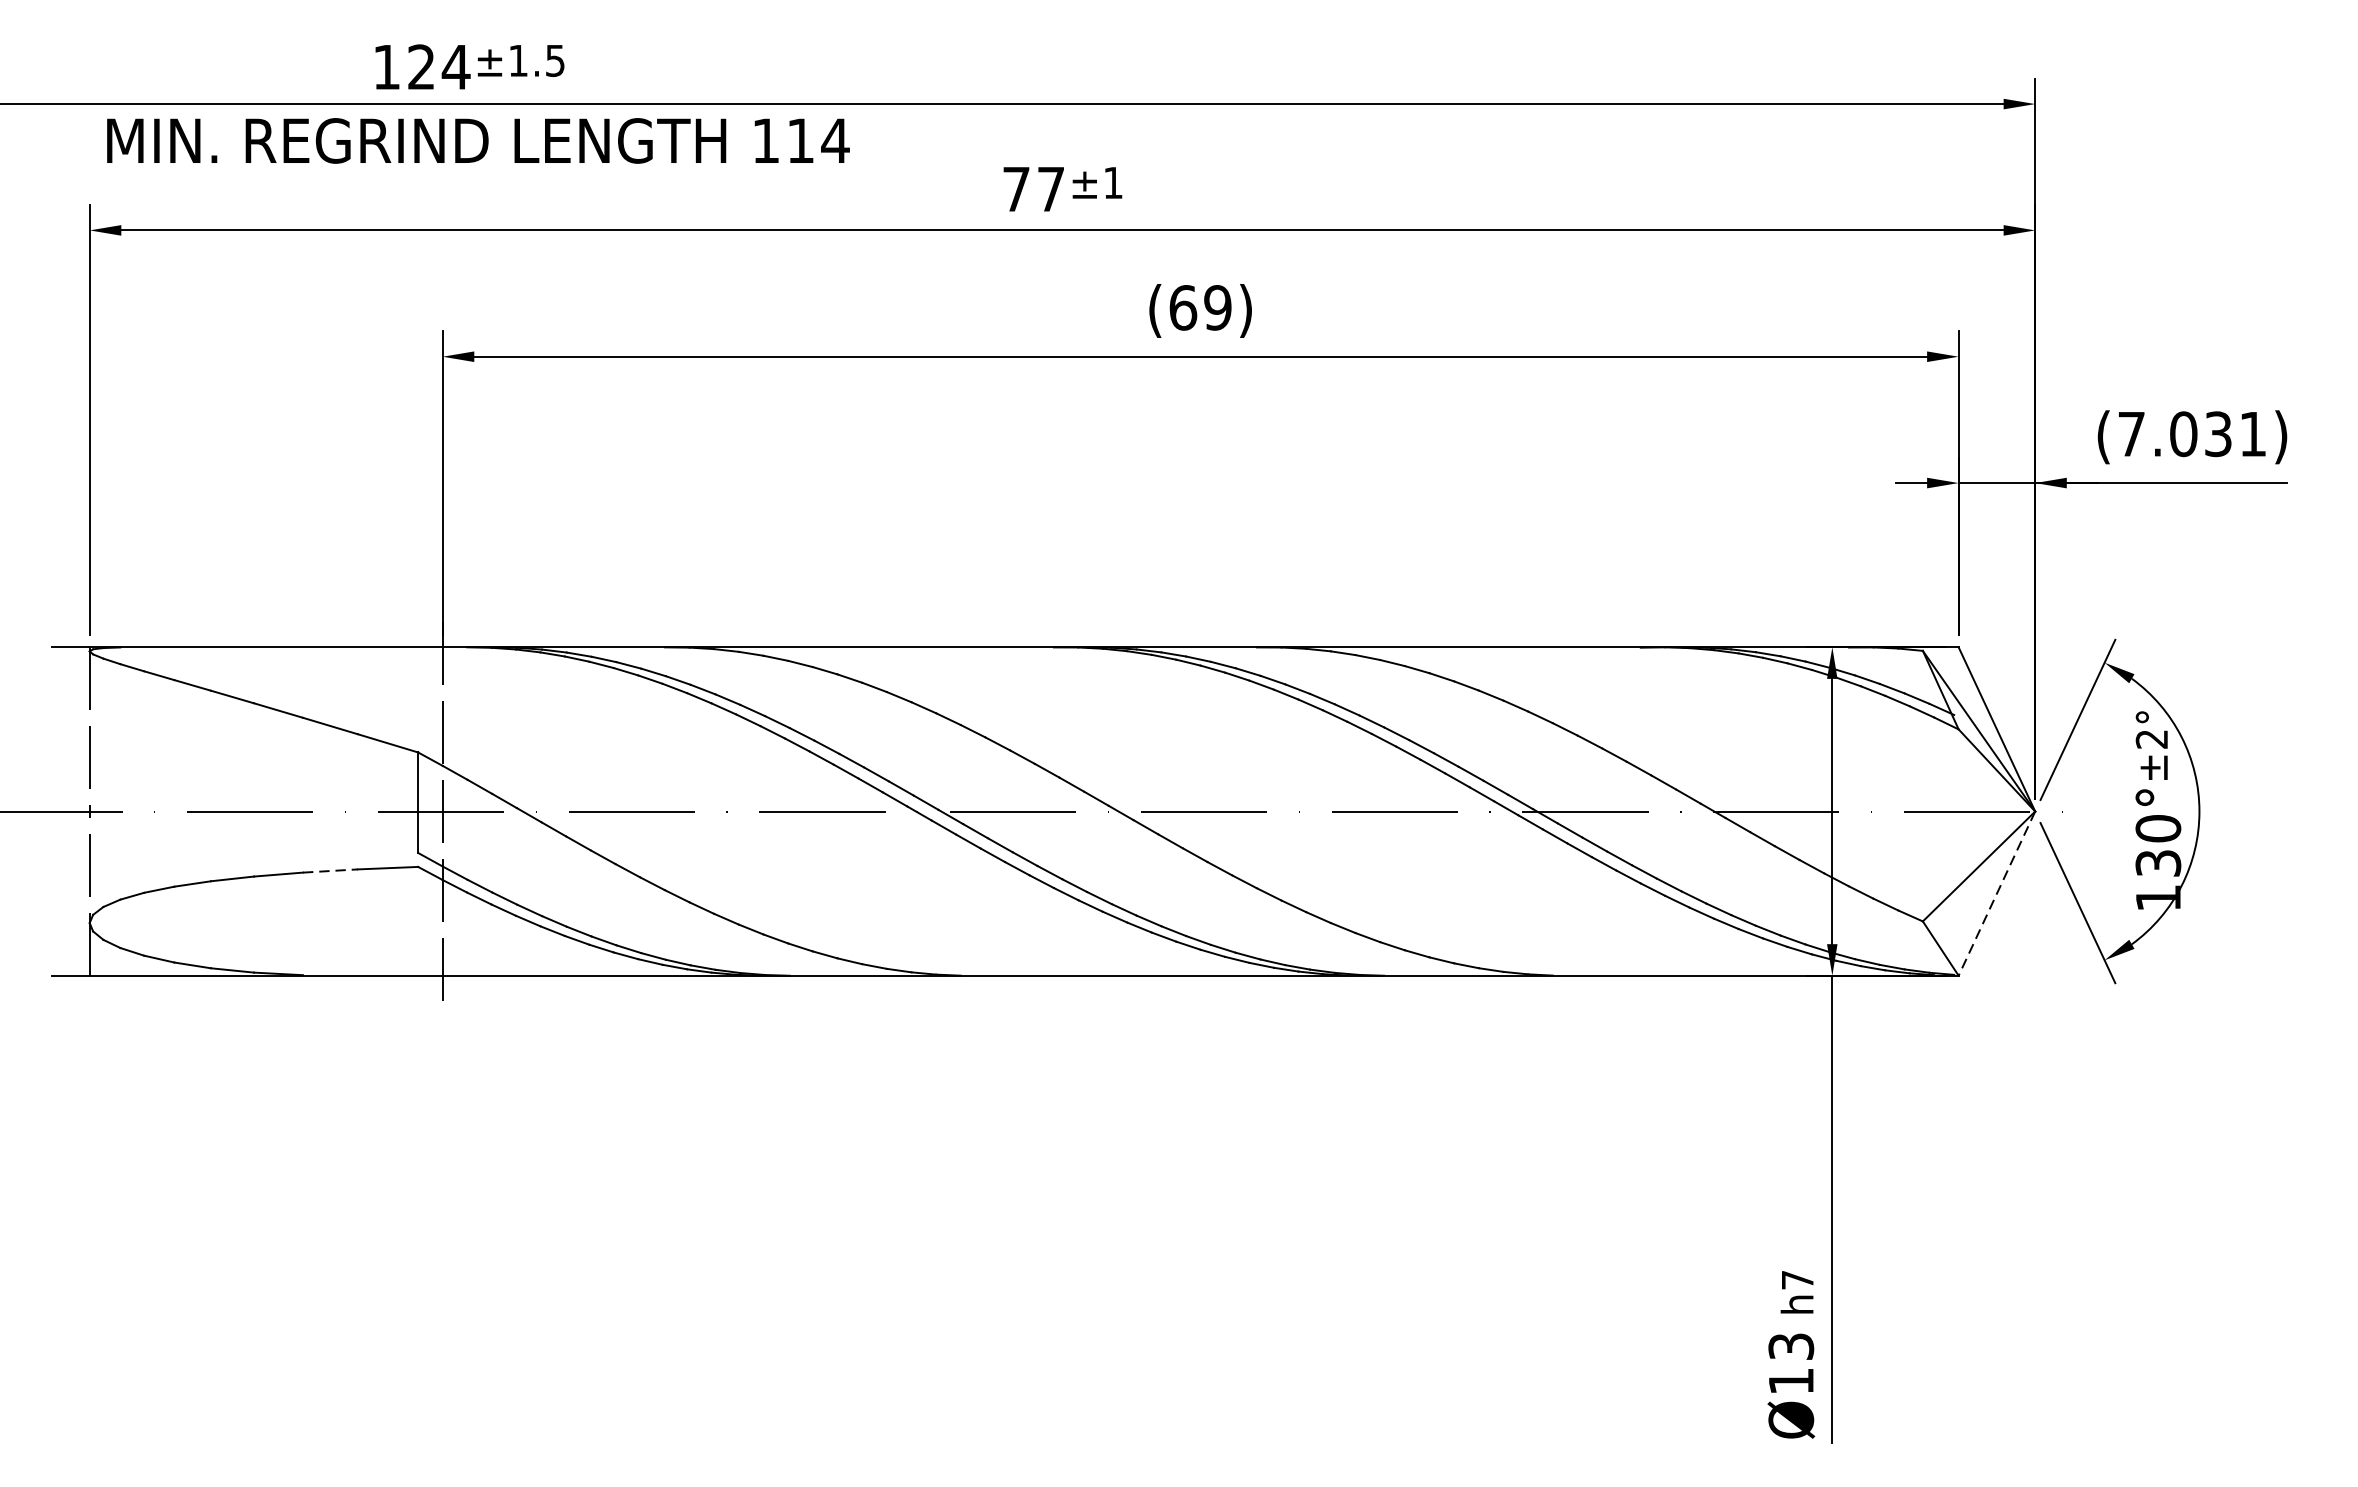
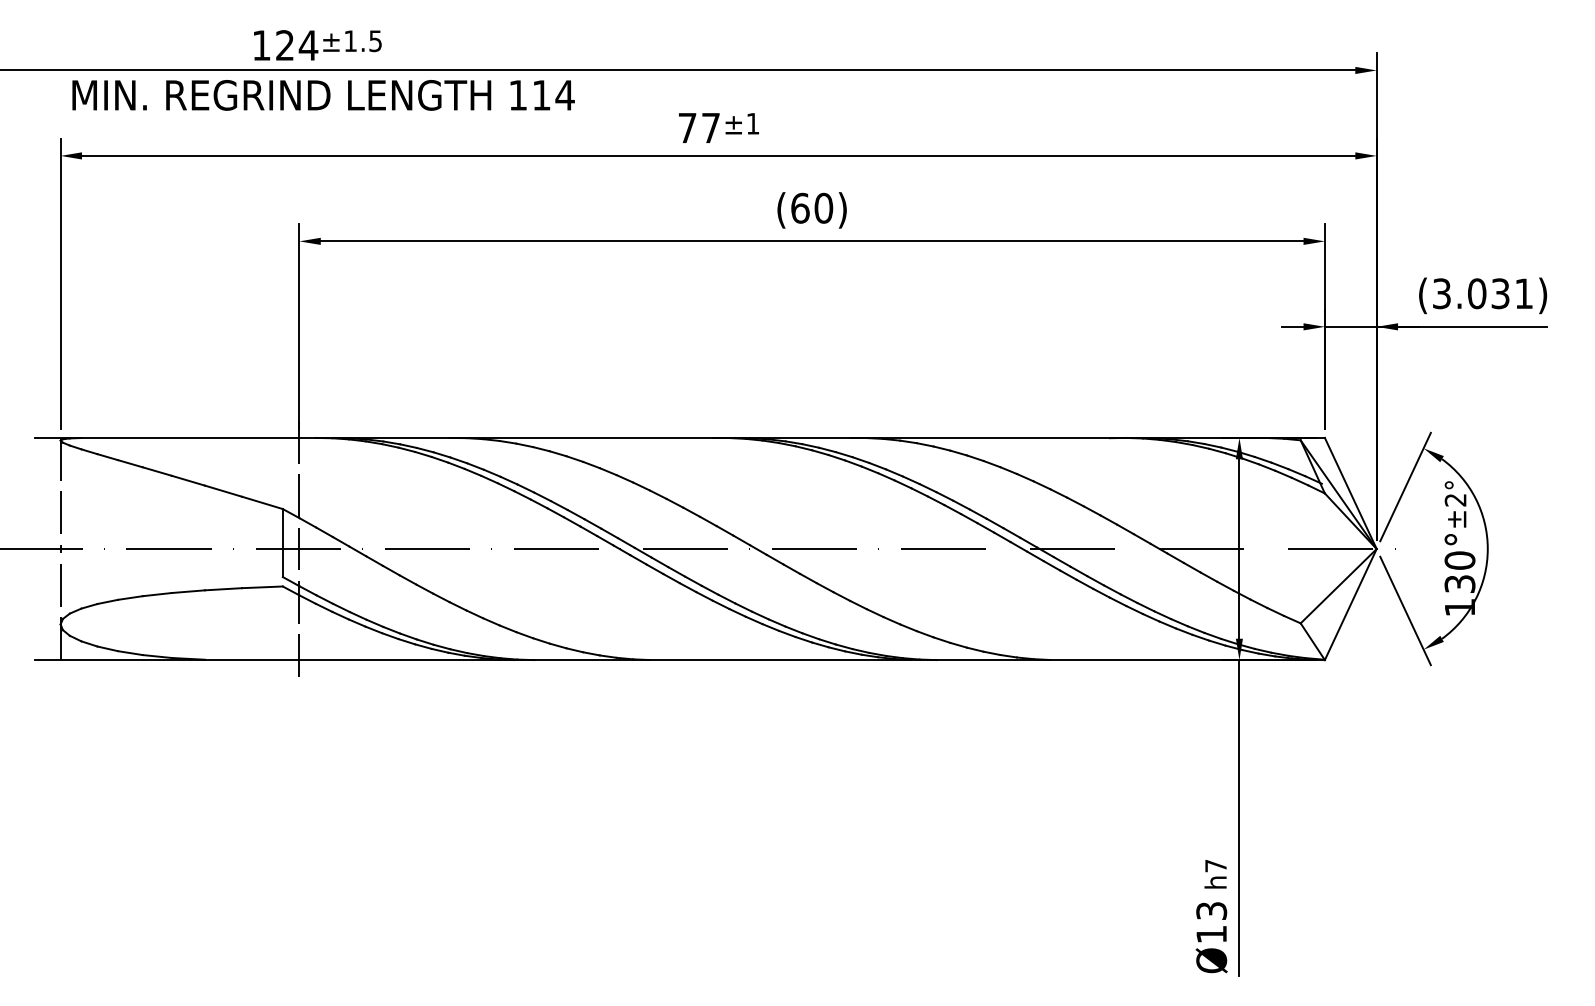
text: (1217, 308) -> (823, 208), (69) -> (60)
text: (2131, 433) -> (1441, 293), (7.031) -> (3.031)
line: (330, 871) -> (223, 589), dashed -> solid
line: (1996, 895) -> (1350, 605), dashed -> solid

